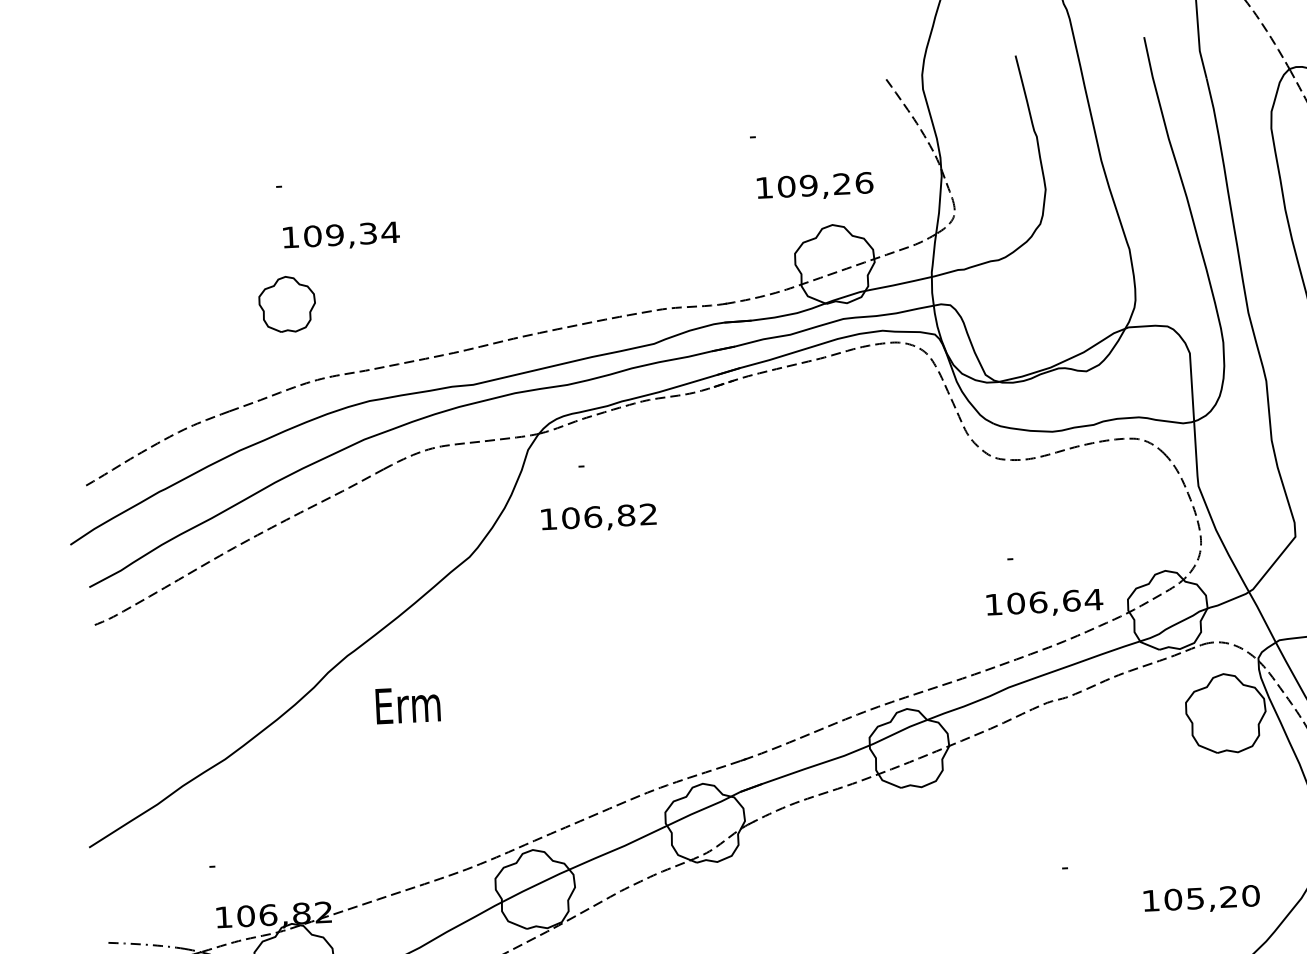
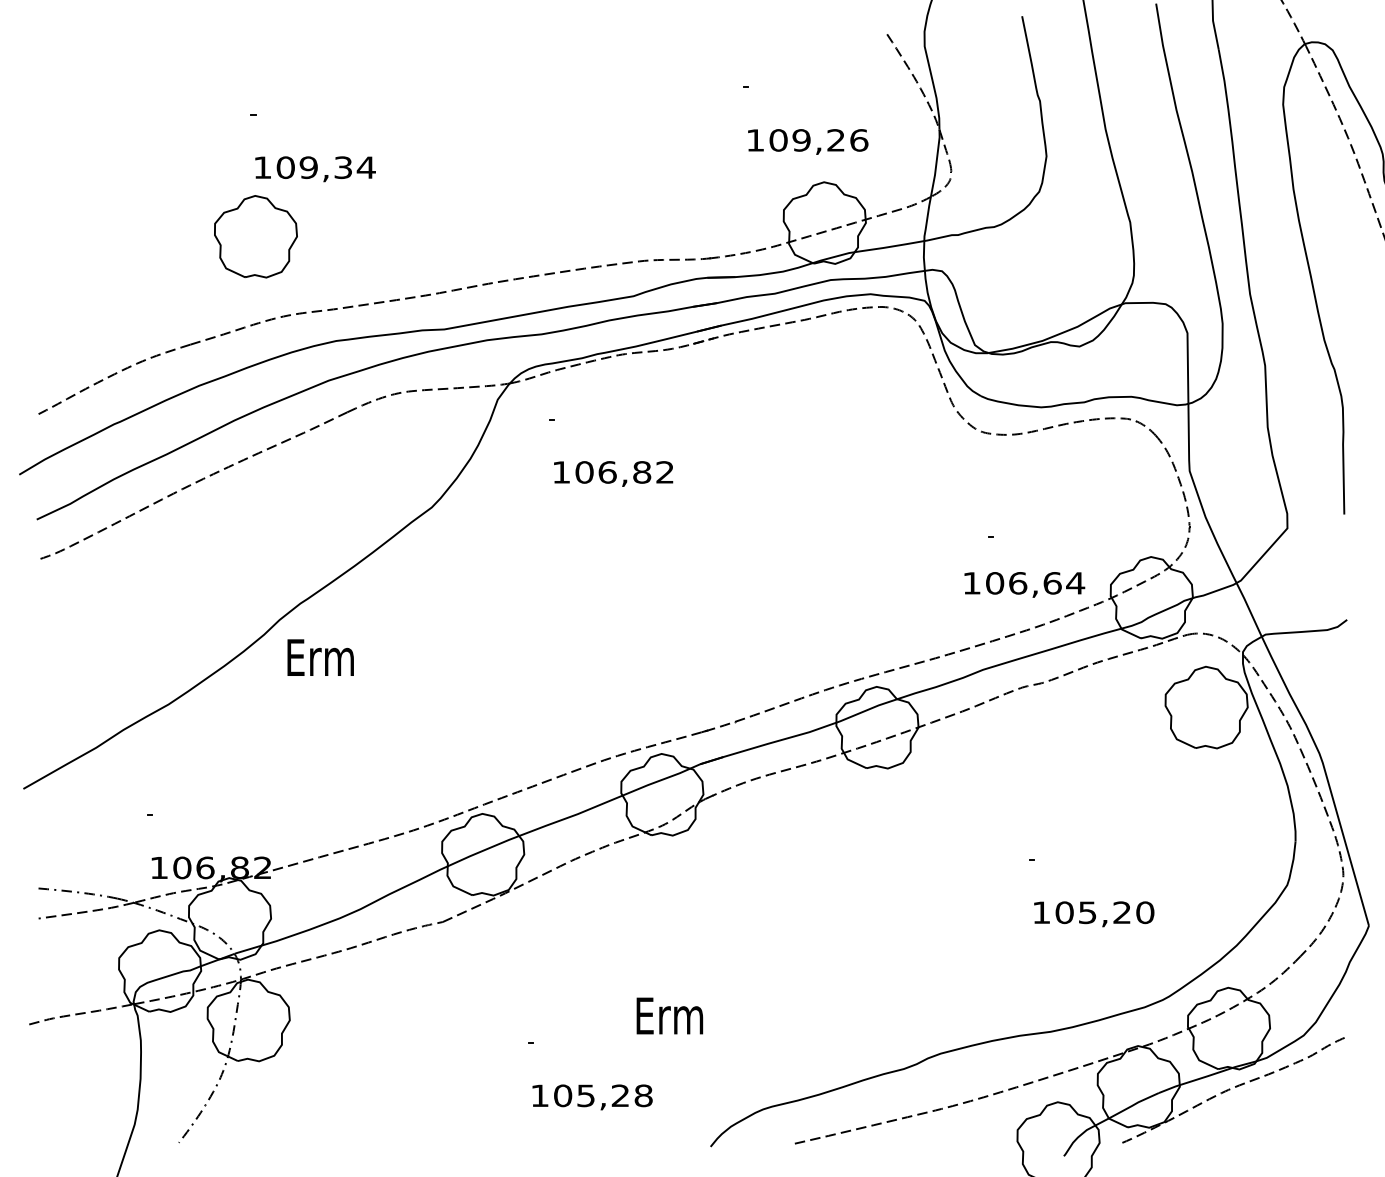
part: (286, 304) -> (255, 236), size x1.43
text: (598, 517) -> (613, 473), moved
text: (407, 705) -> (320, 657), moved
text: (1202, 900) -> (1094, 914), moved

